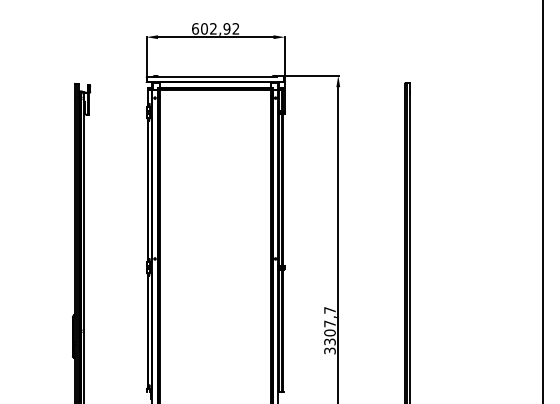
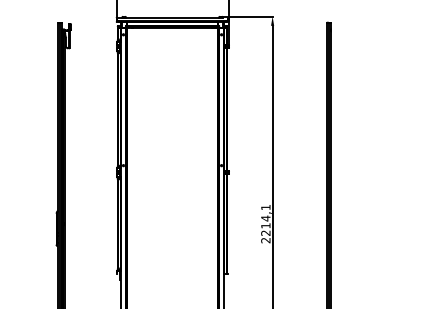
text: (329, 330) -> (265, 223), 3307,7 -> 2214,1

